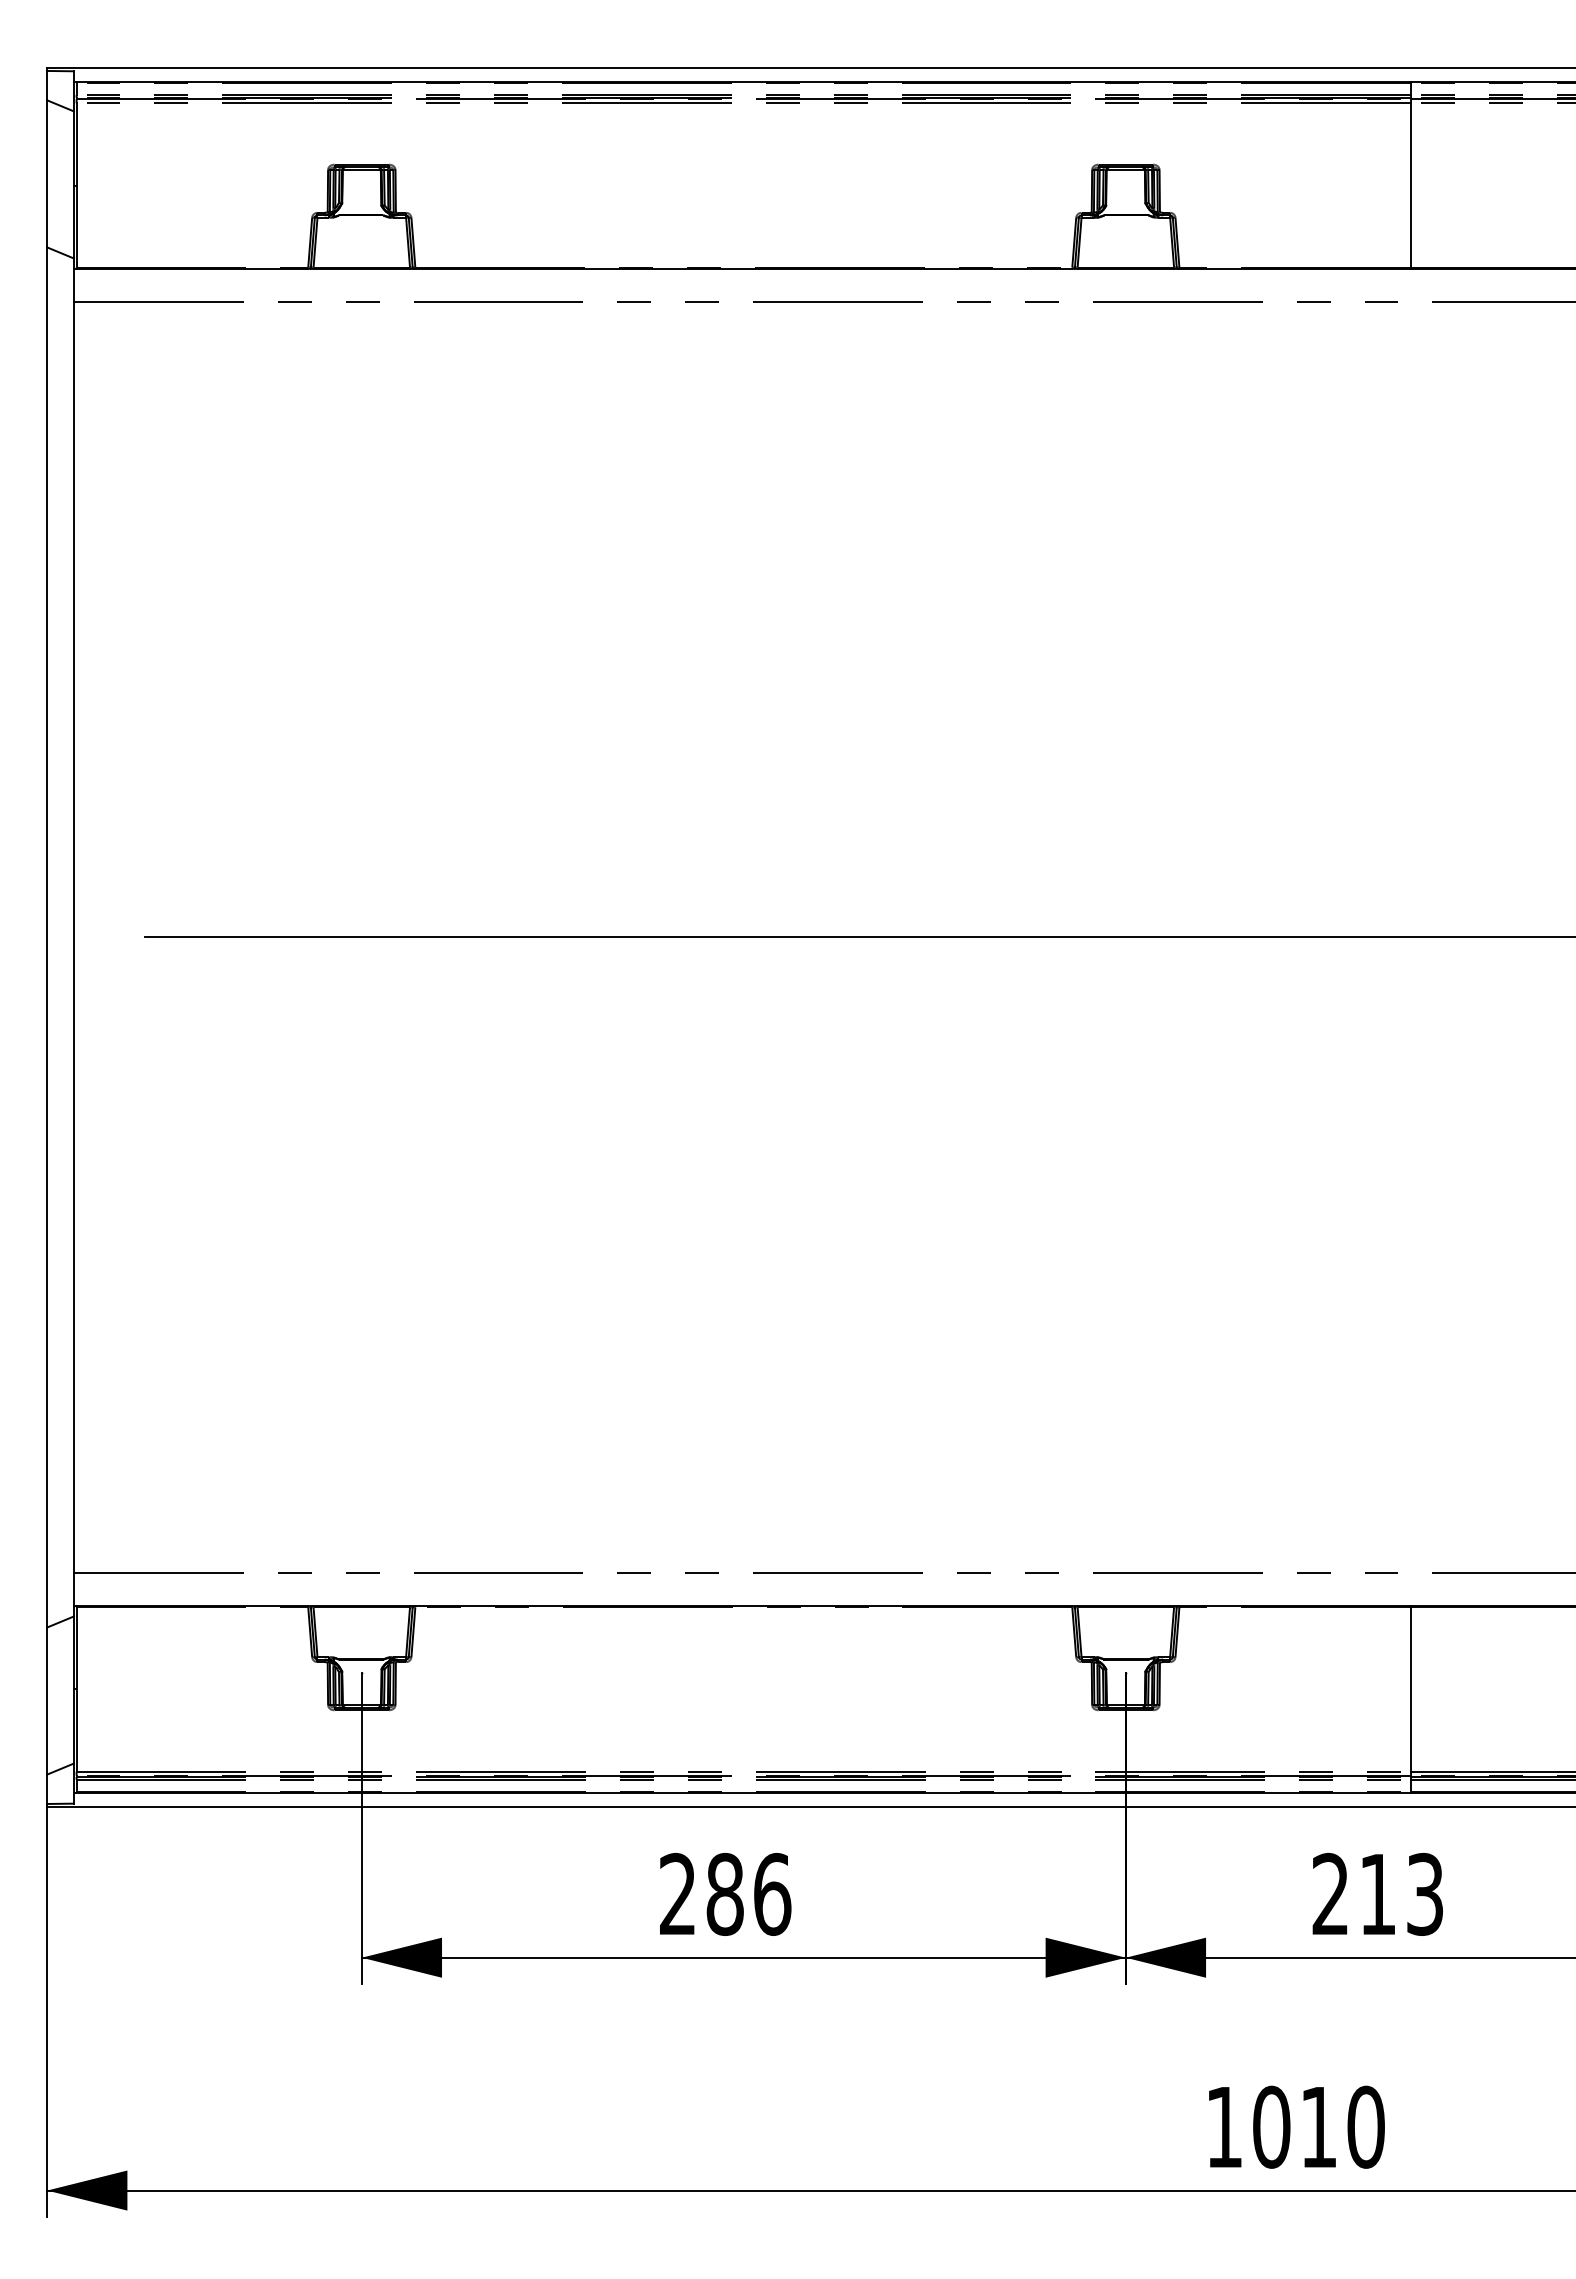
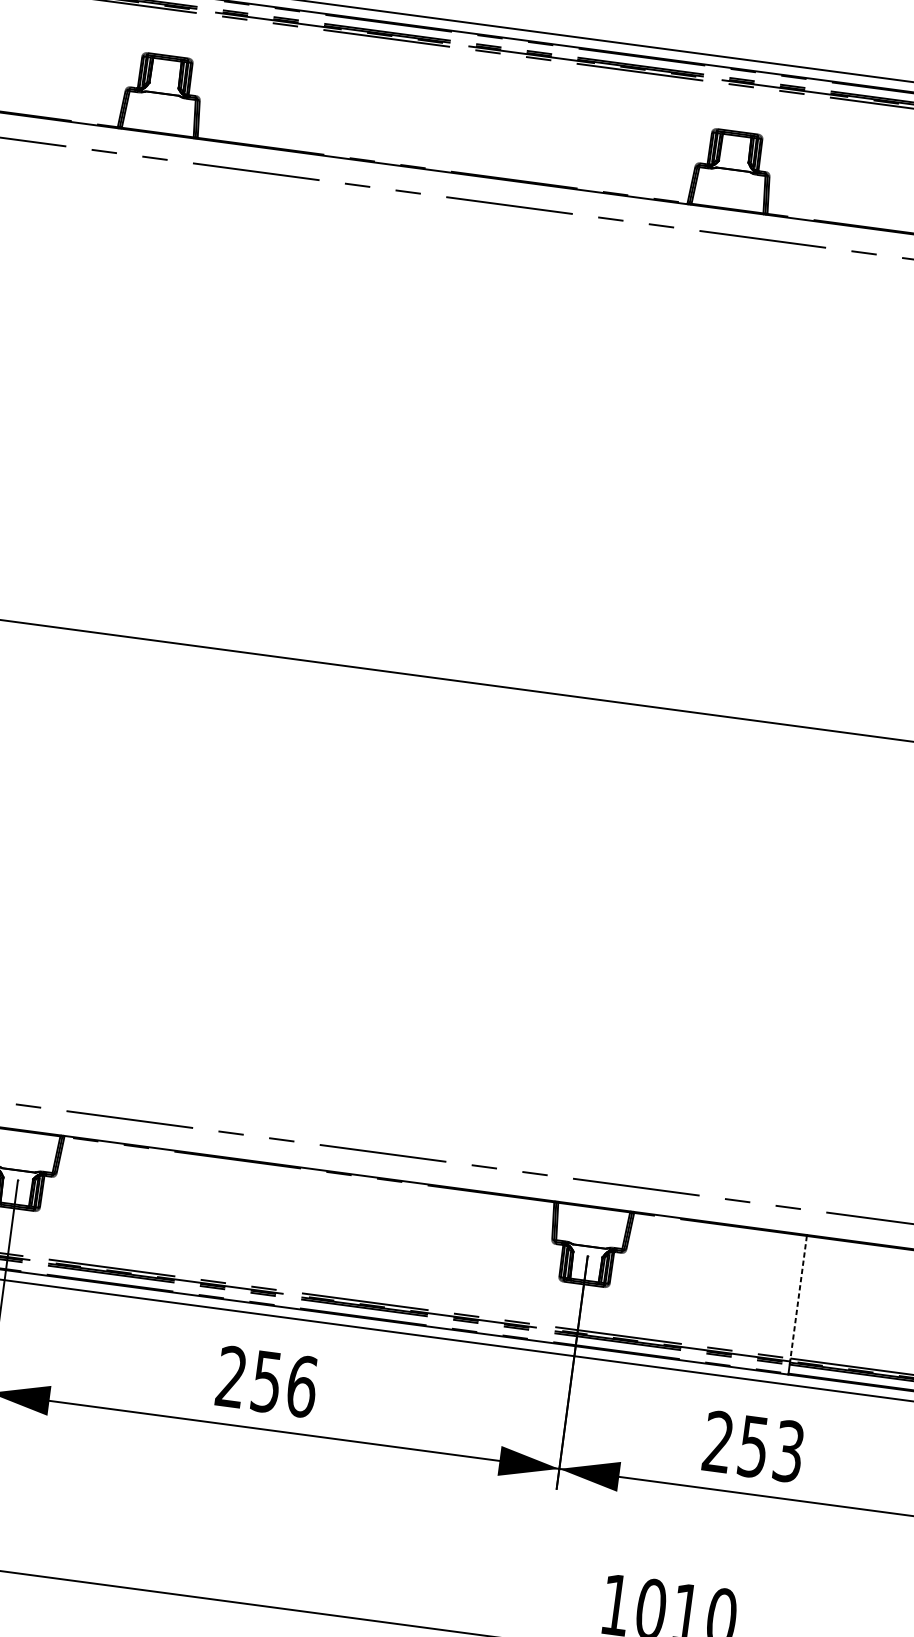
line: (1411, 1690) -> (798, 1298), solid -> dashed
text: (724, 1893) -> (266, 1381), 286 -> 256
text: (1377, 1894) -> (753, 1446), 213 -> 253

